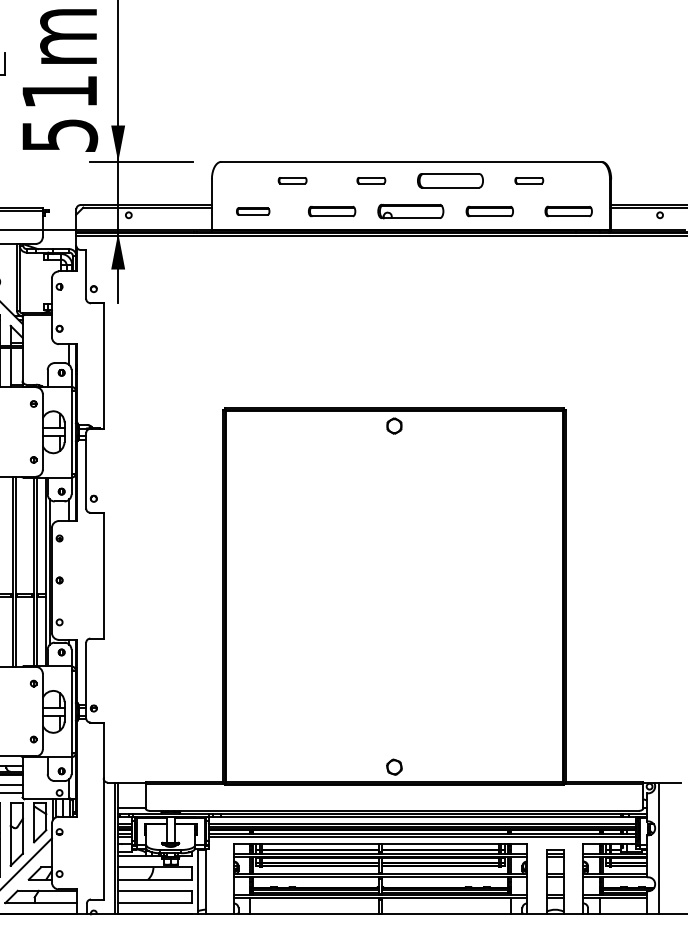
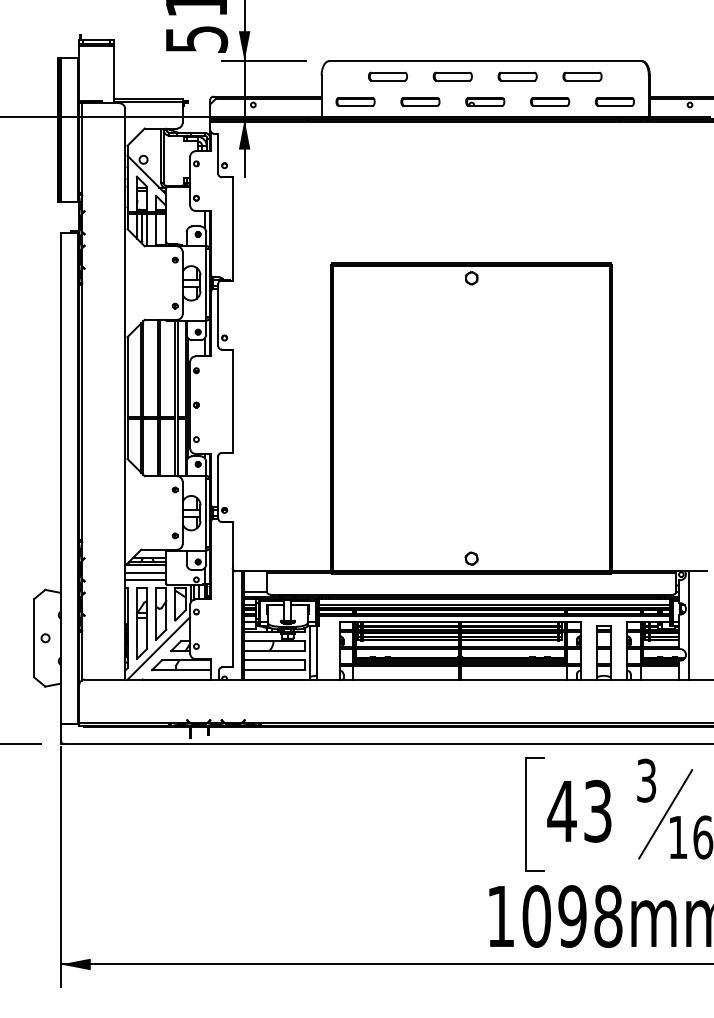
part: (292, 180) -> (387, 76), size x1.67
part: (371, 180) -> (452, 76), size x1.67
part: (450, 180) -> (517, 76), size x0.71
part: (529, 180) -> (582, 76), size x1.67
part: (253, 211) -> (355, 101), size x1.43
part: (411, 211) -> (485, 101), size x0.71

